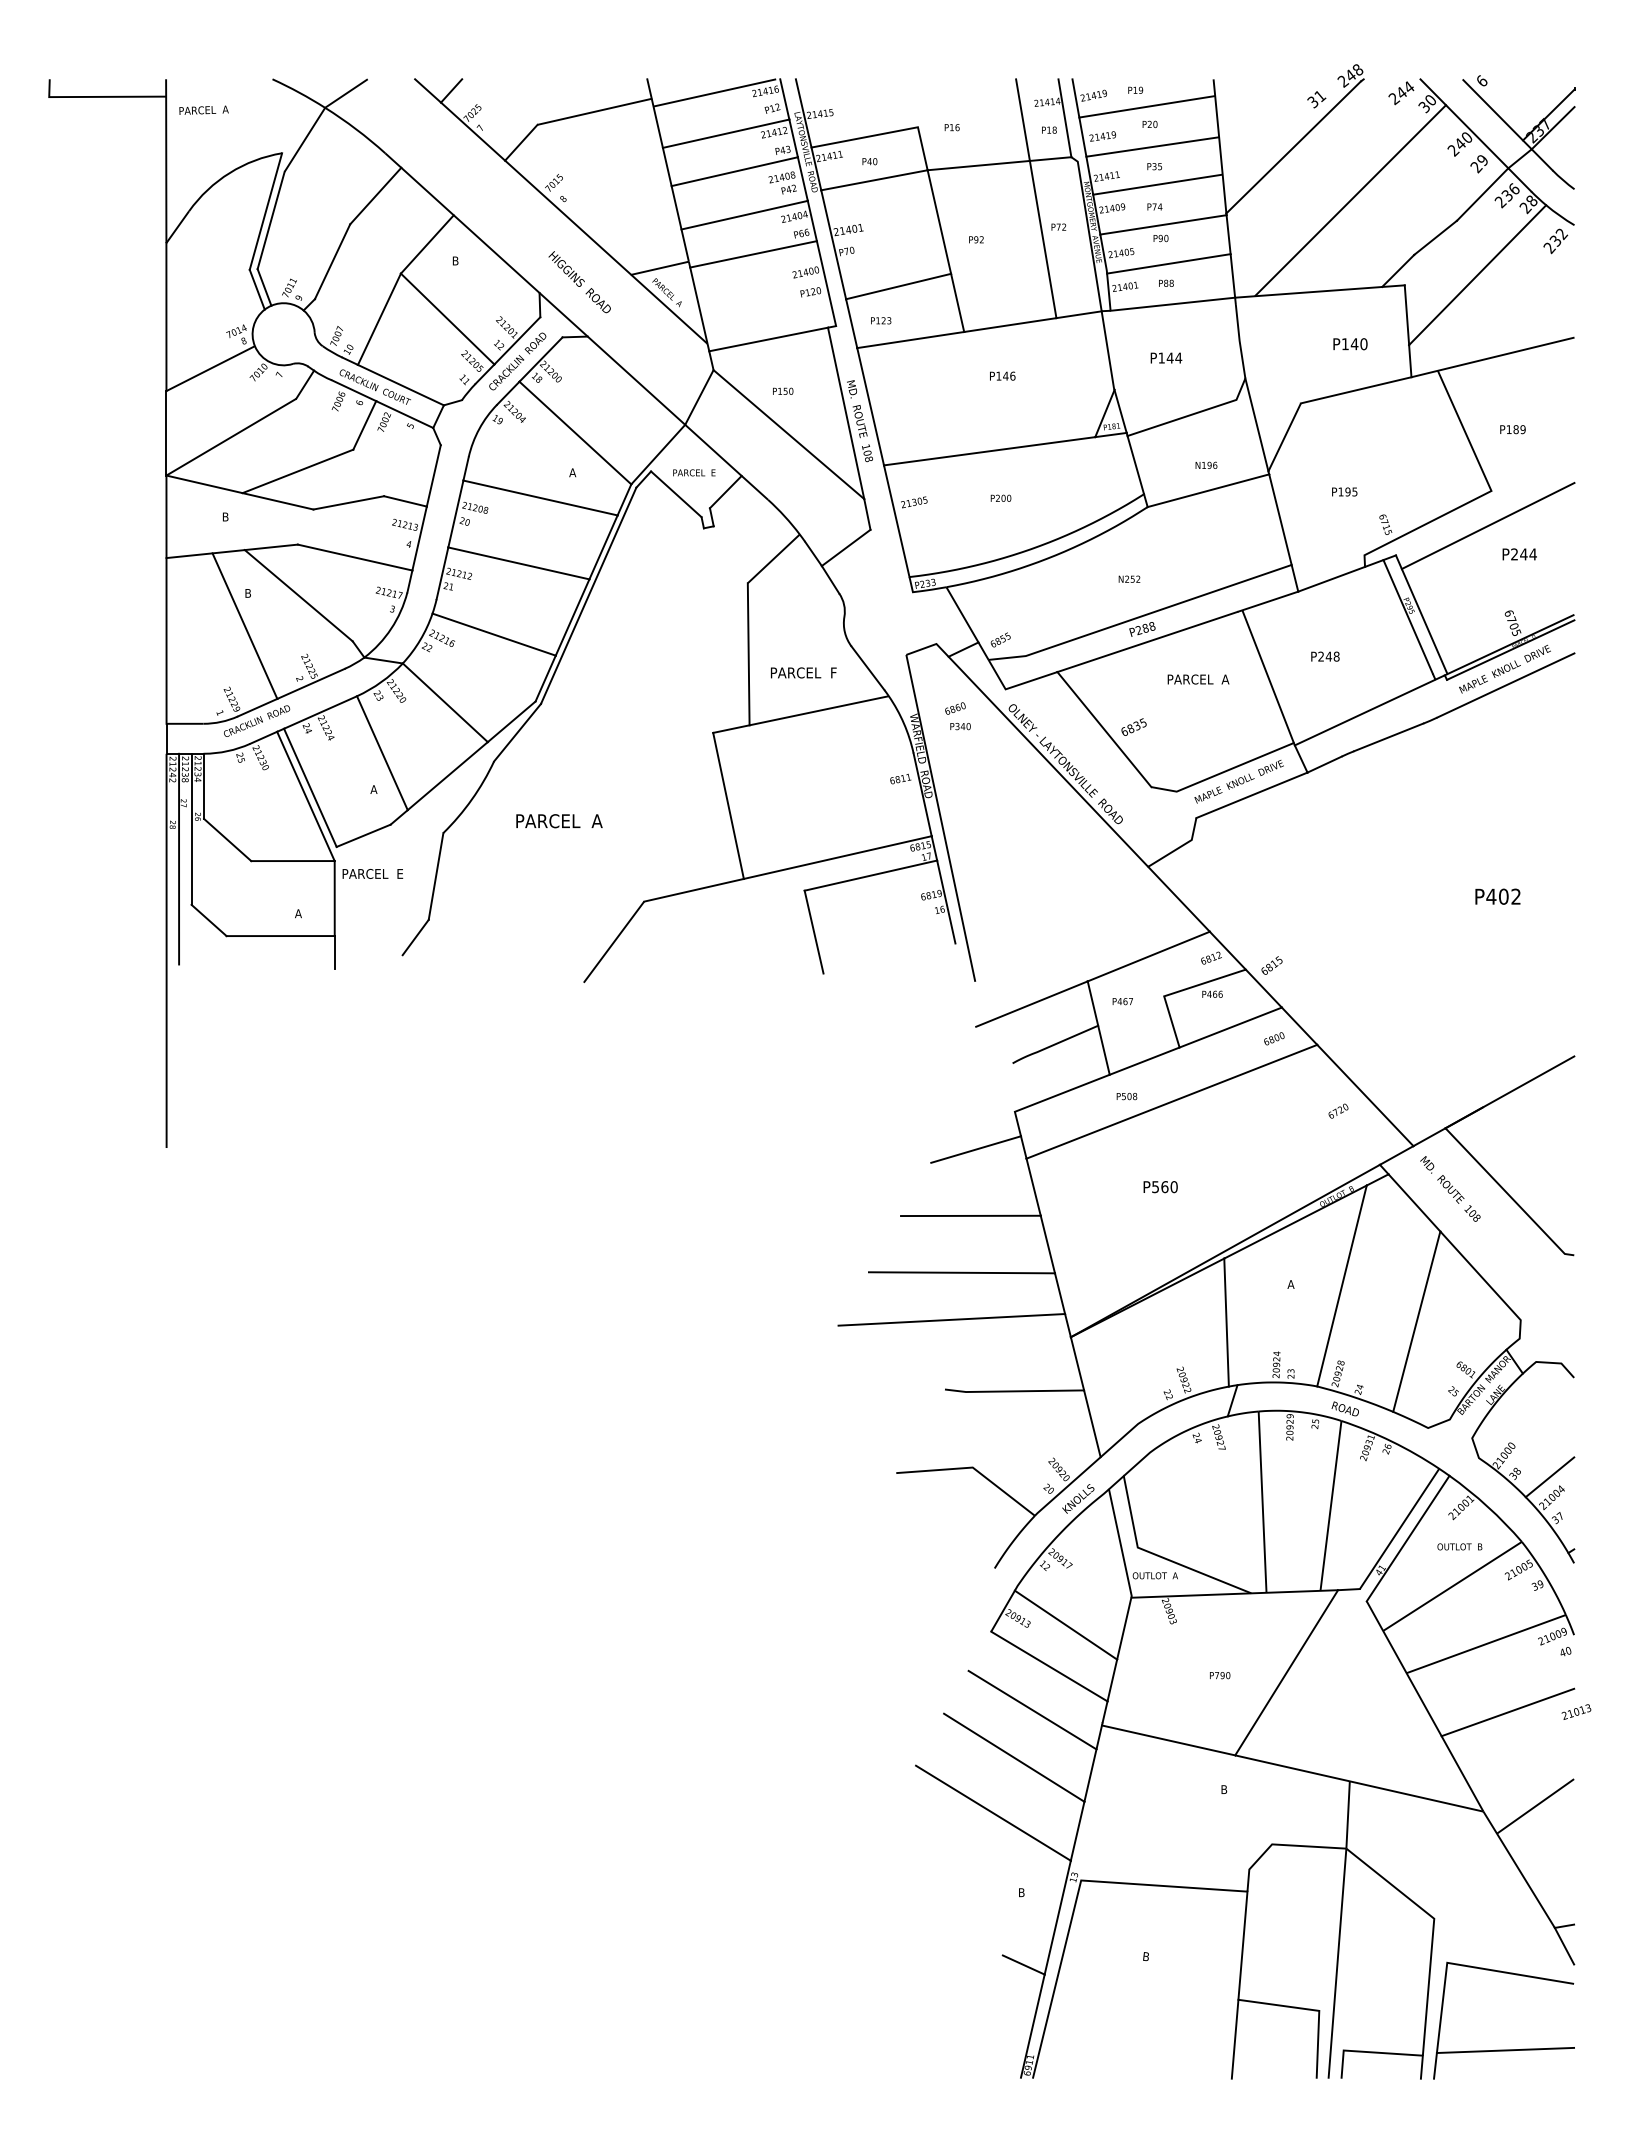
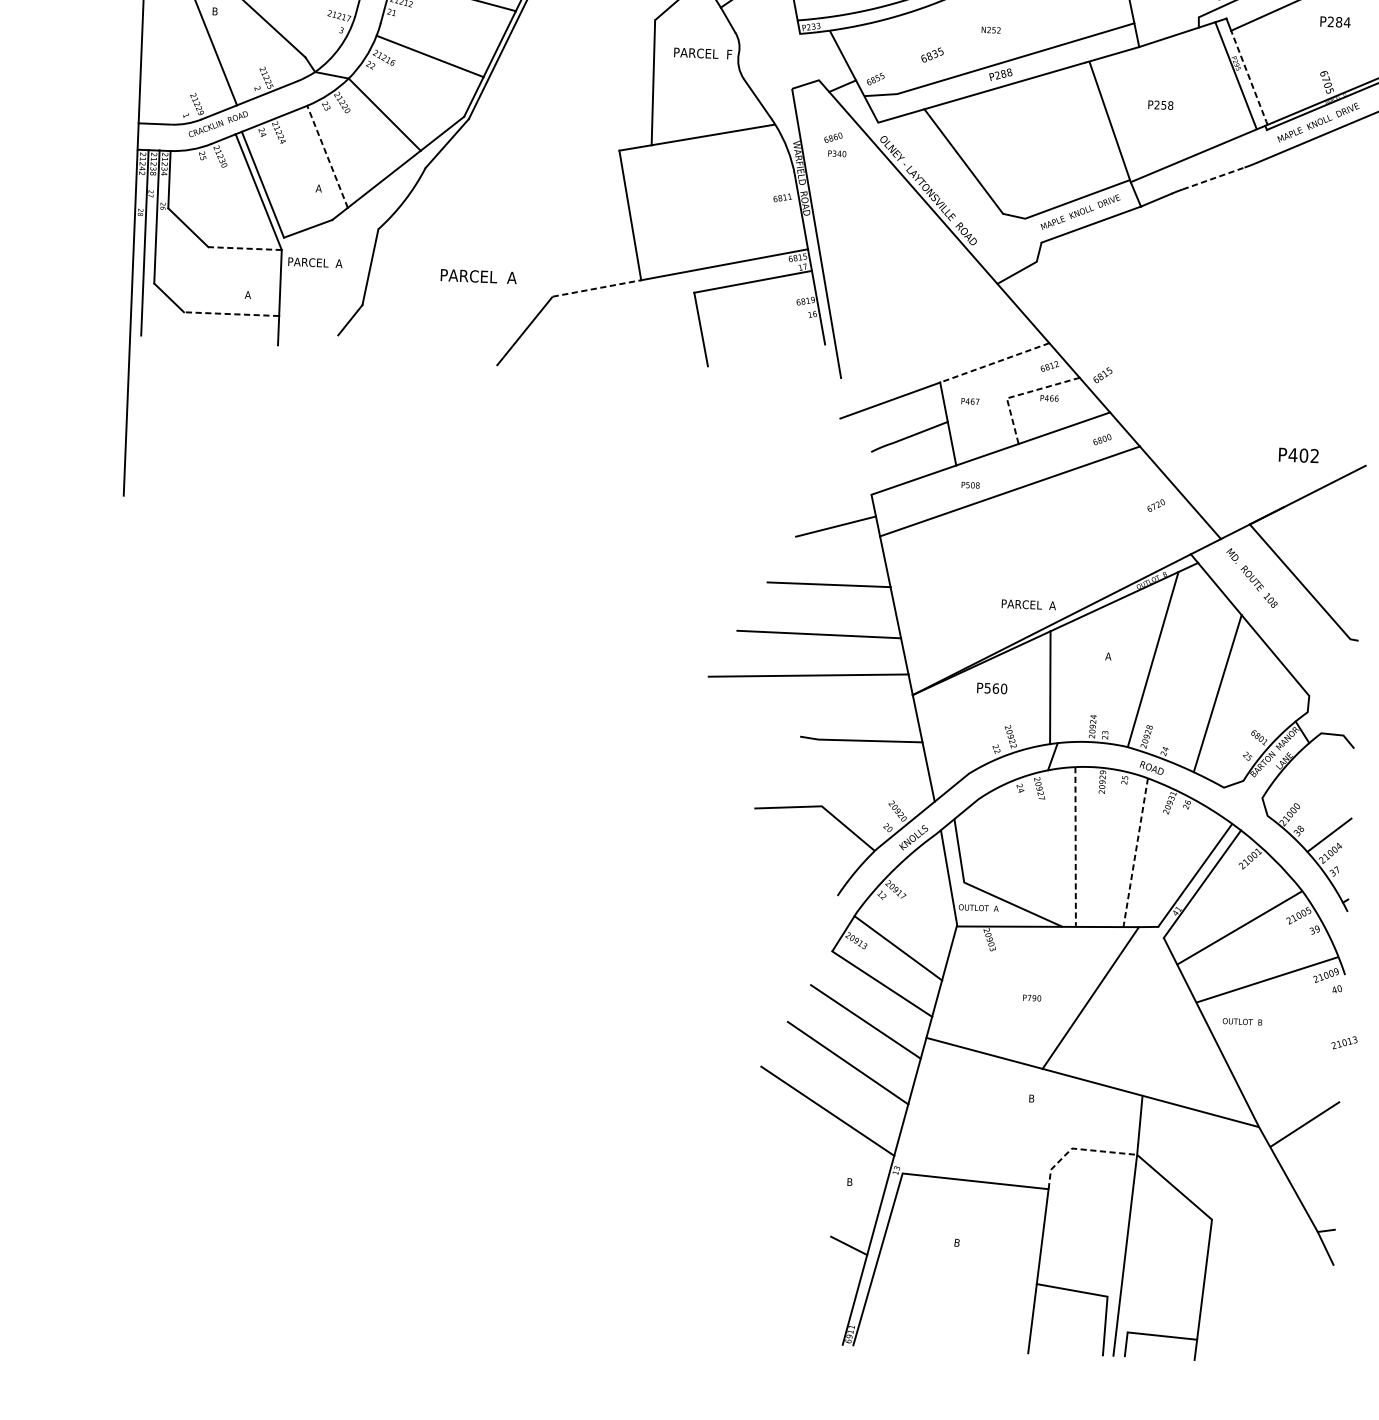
text: (1523, 554) -> (1338, 22), P244 -> P284
line: (1425, 622) -> (1250, 78), solid -> dashed
text: (1328, 656) -> (1163, 105), P248 -> P258
text: (803, 672) -> (702, 53), moved
text: (1198, 679) -> (1028, 604), moved
text: (1133, 726) -> (932, 54), moved
line: (1389, 737) -> (1214, 178), solid -> dashed
line: (382, 752) -> (327, 156), solid -> dashed
text: (559, 821) -> (478, 276), moved
line: (293, 861) -> (245, 248), solid -> dashed
text: (400, 873) -> (339, 263), PARCEL  E -> PARCEL  A
line: (694, 890) -> (597, 288), solid -> dashed
text: (1497, 896) -> (1298, 455), moved
line: (280, 936) -> (231, 314), solid -> dashed
line: (1148, 956) -> (994, 362), solid -> dashed
line: (1178, 991) -> (1019, 394), solid -> dashed
text: (1160, 1187) -> (992, 688), moved
line: (1262, 1503) -> (1075, 848), solid -> dashed
line: (1330, 1507) -> (1135, 854), solid -> dashed
text: (1459, 1546) -> (1242, 1021), moved
line: (1507, 1712) -> (1283, 1040), removed
line: (1280, 1844) -> (1079, 1148), solid -> dashed
part: (1503, 2049) -> (1268, 1337), removed

